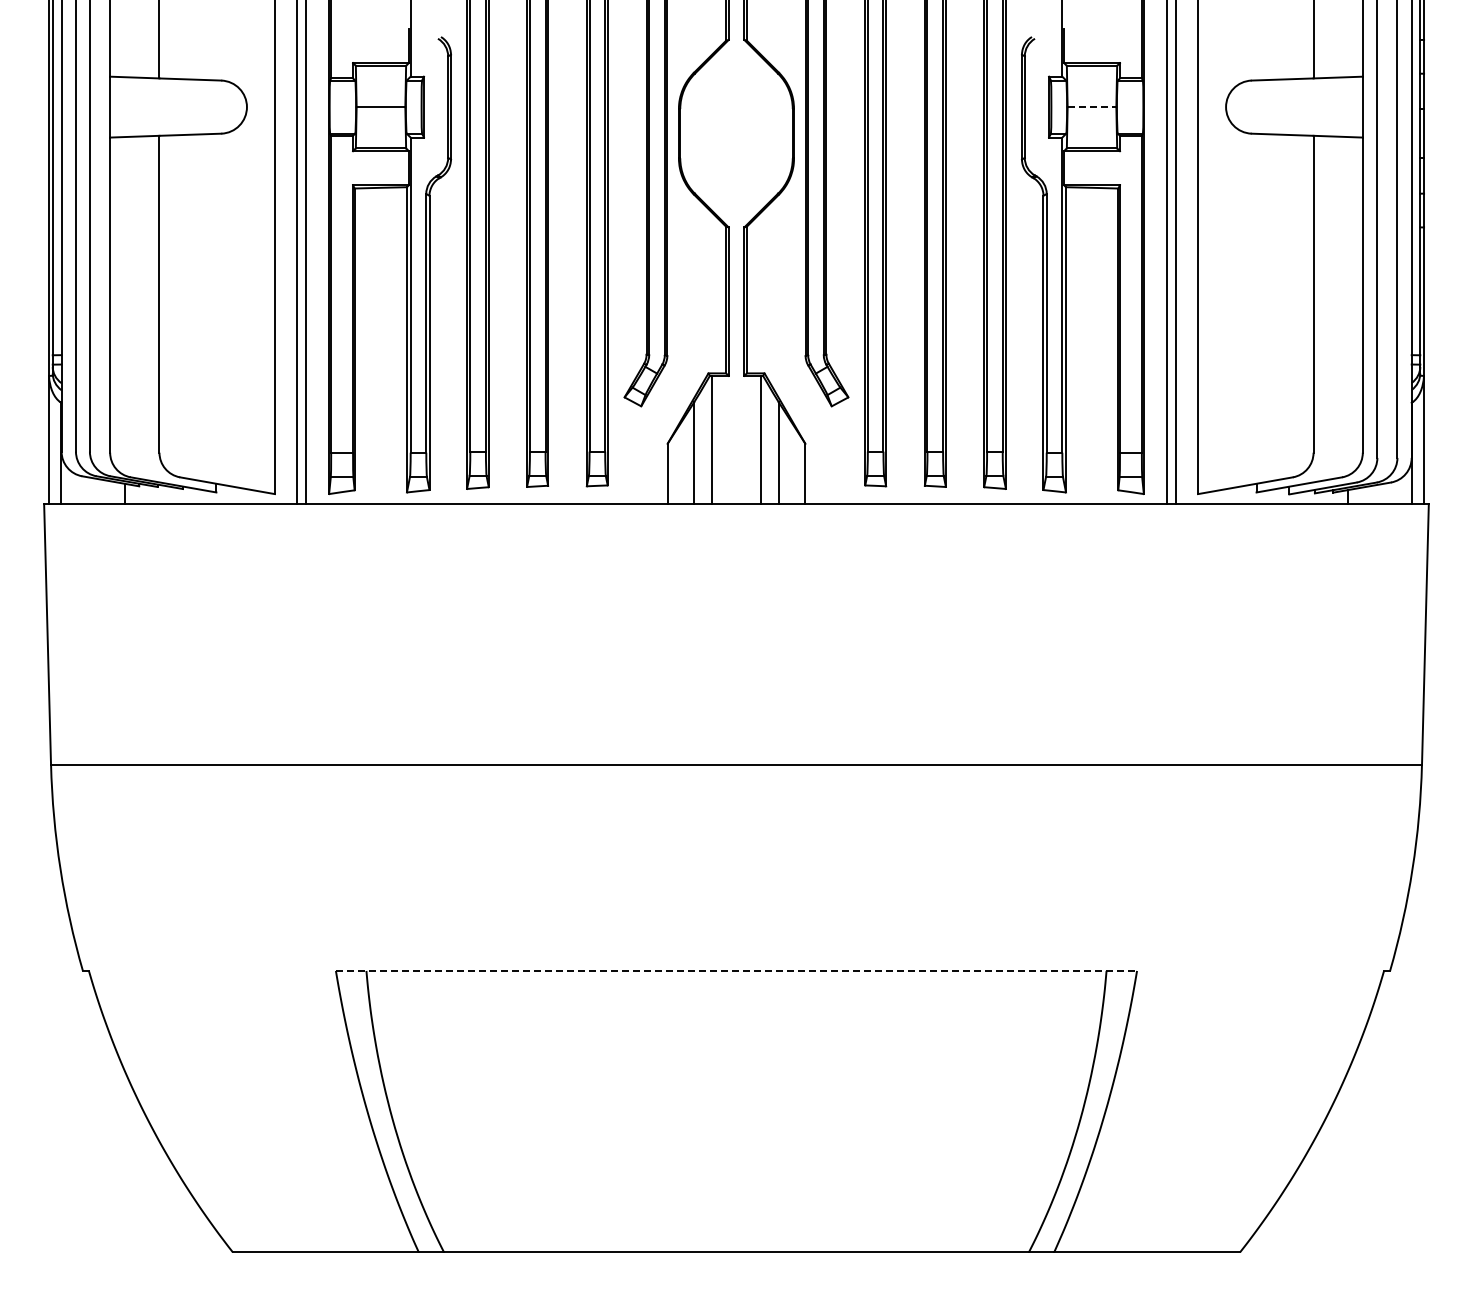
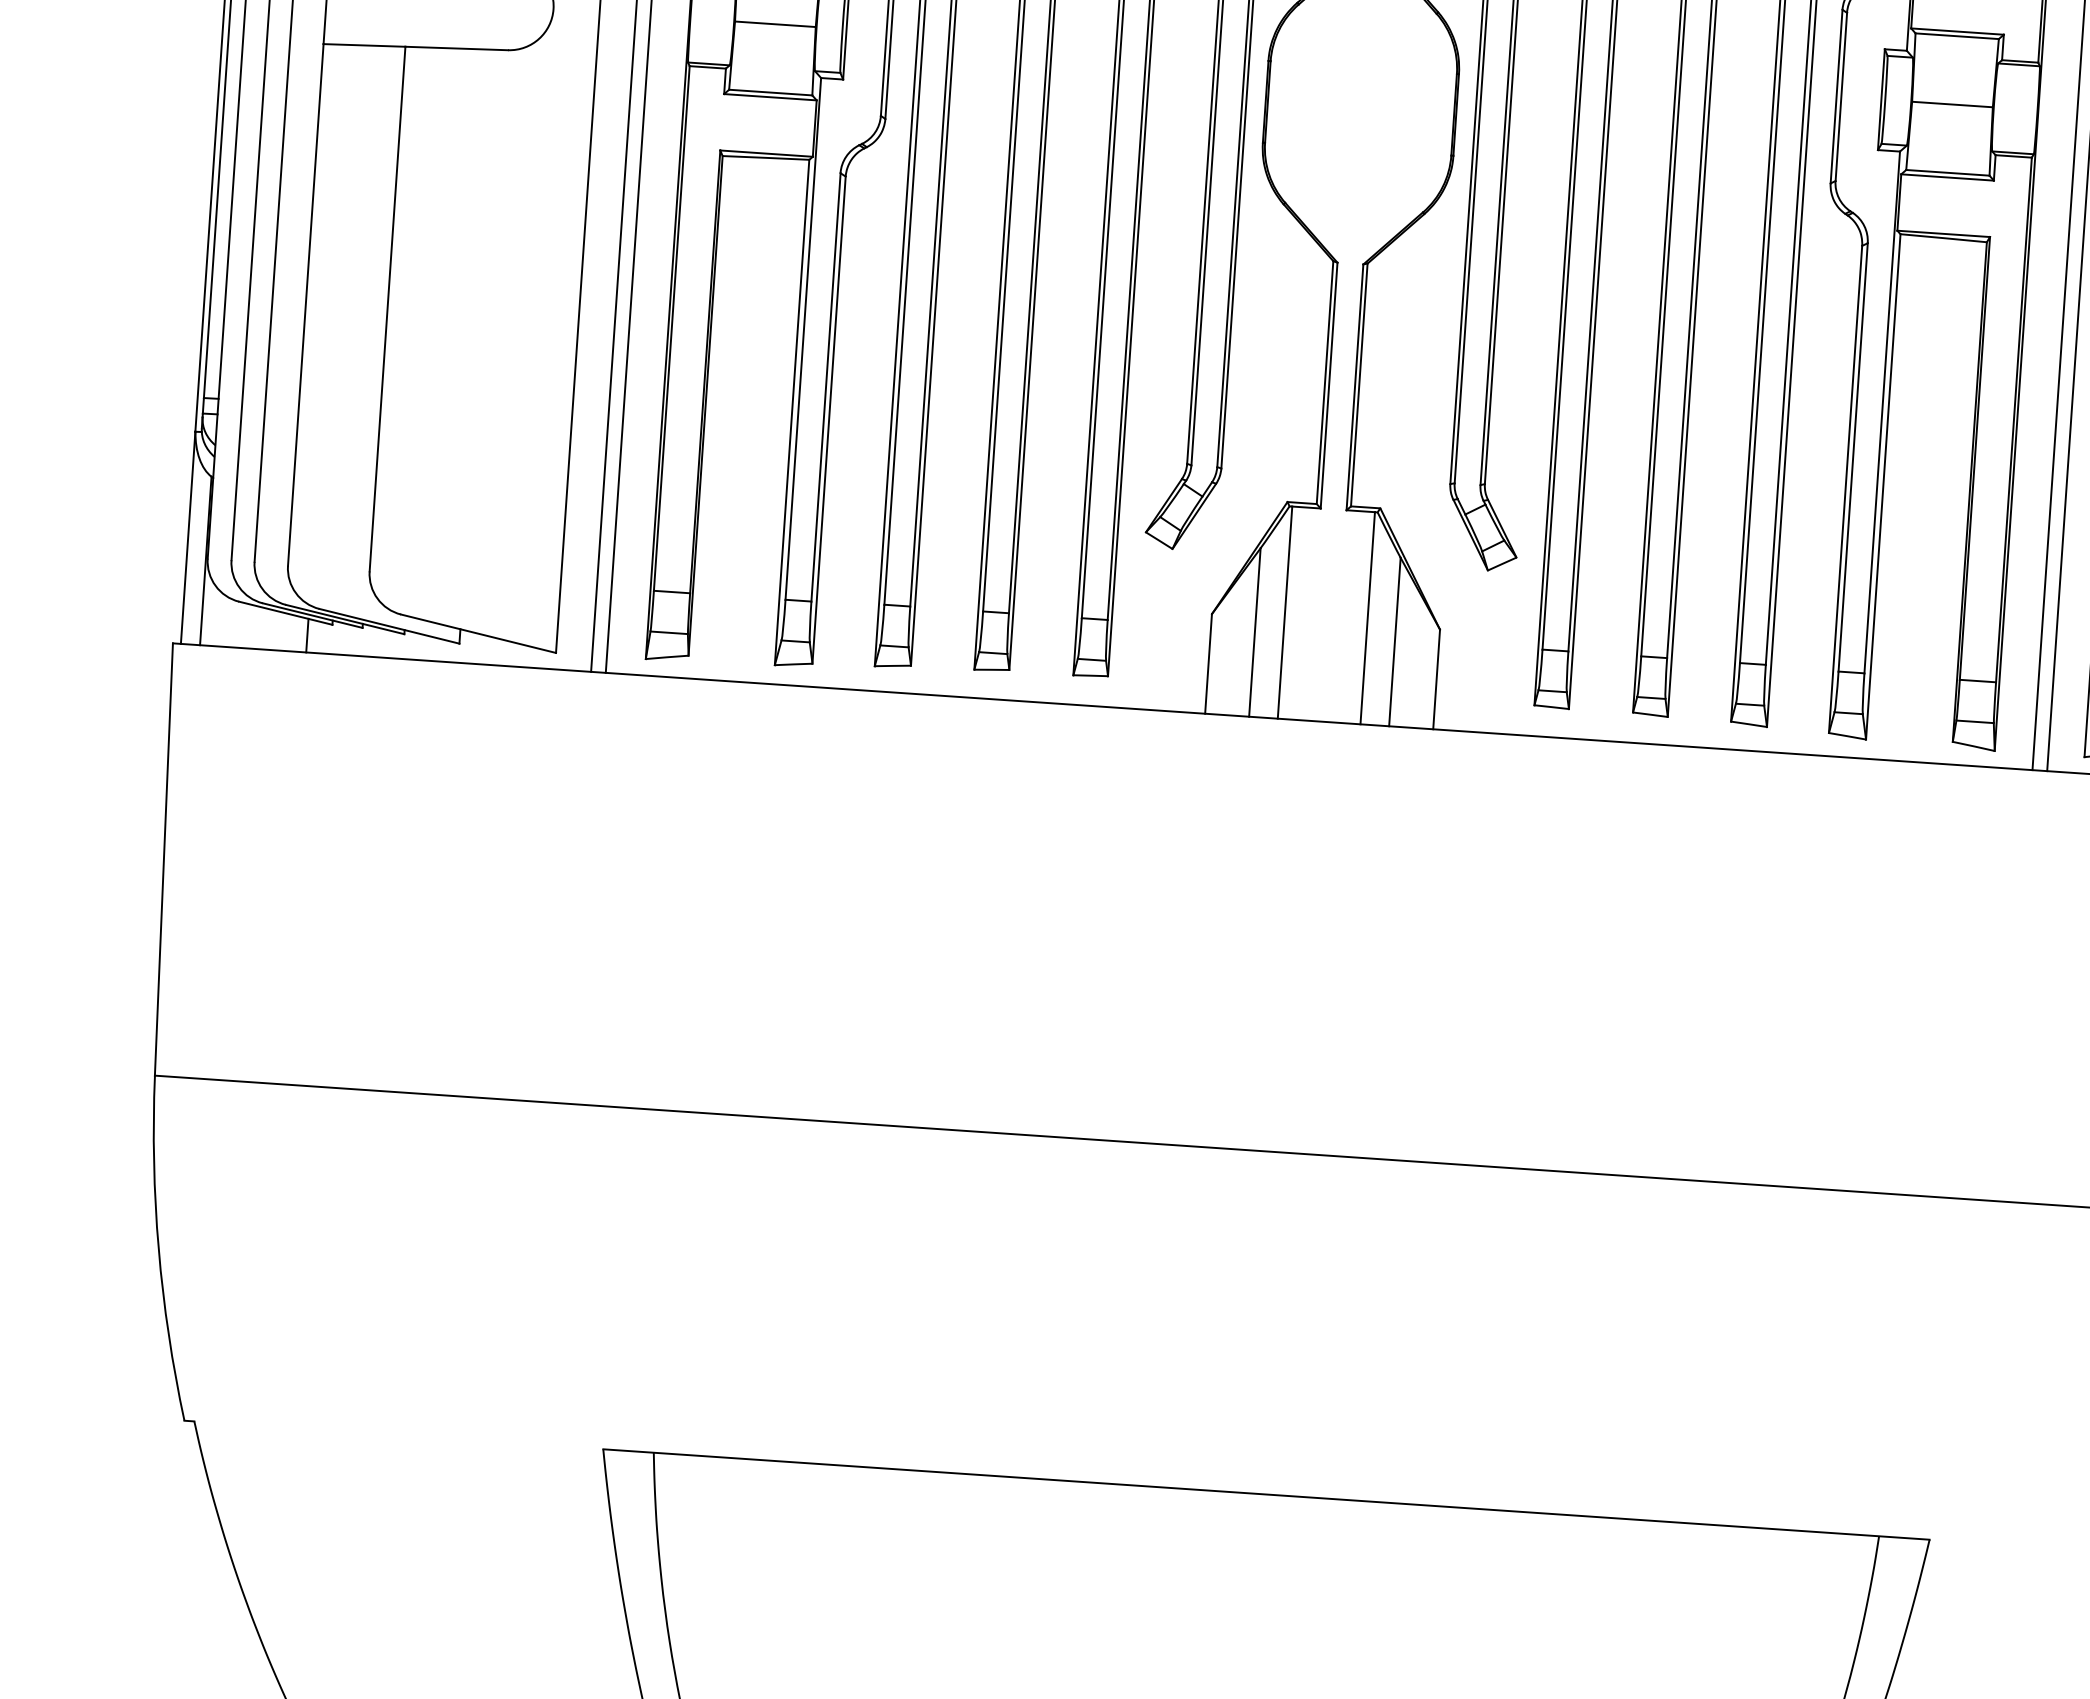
line: (1092, 107) -> (1953, 105), dashed -> solid
line: (736, 970) -> (1266, 1493), dashed -> solid

